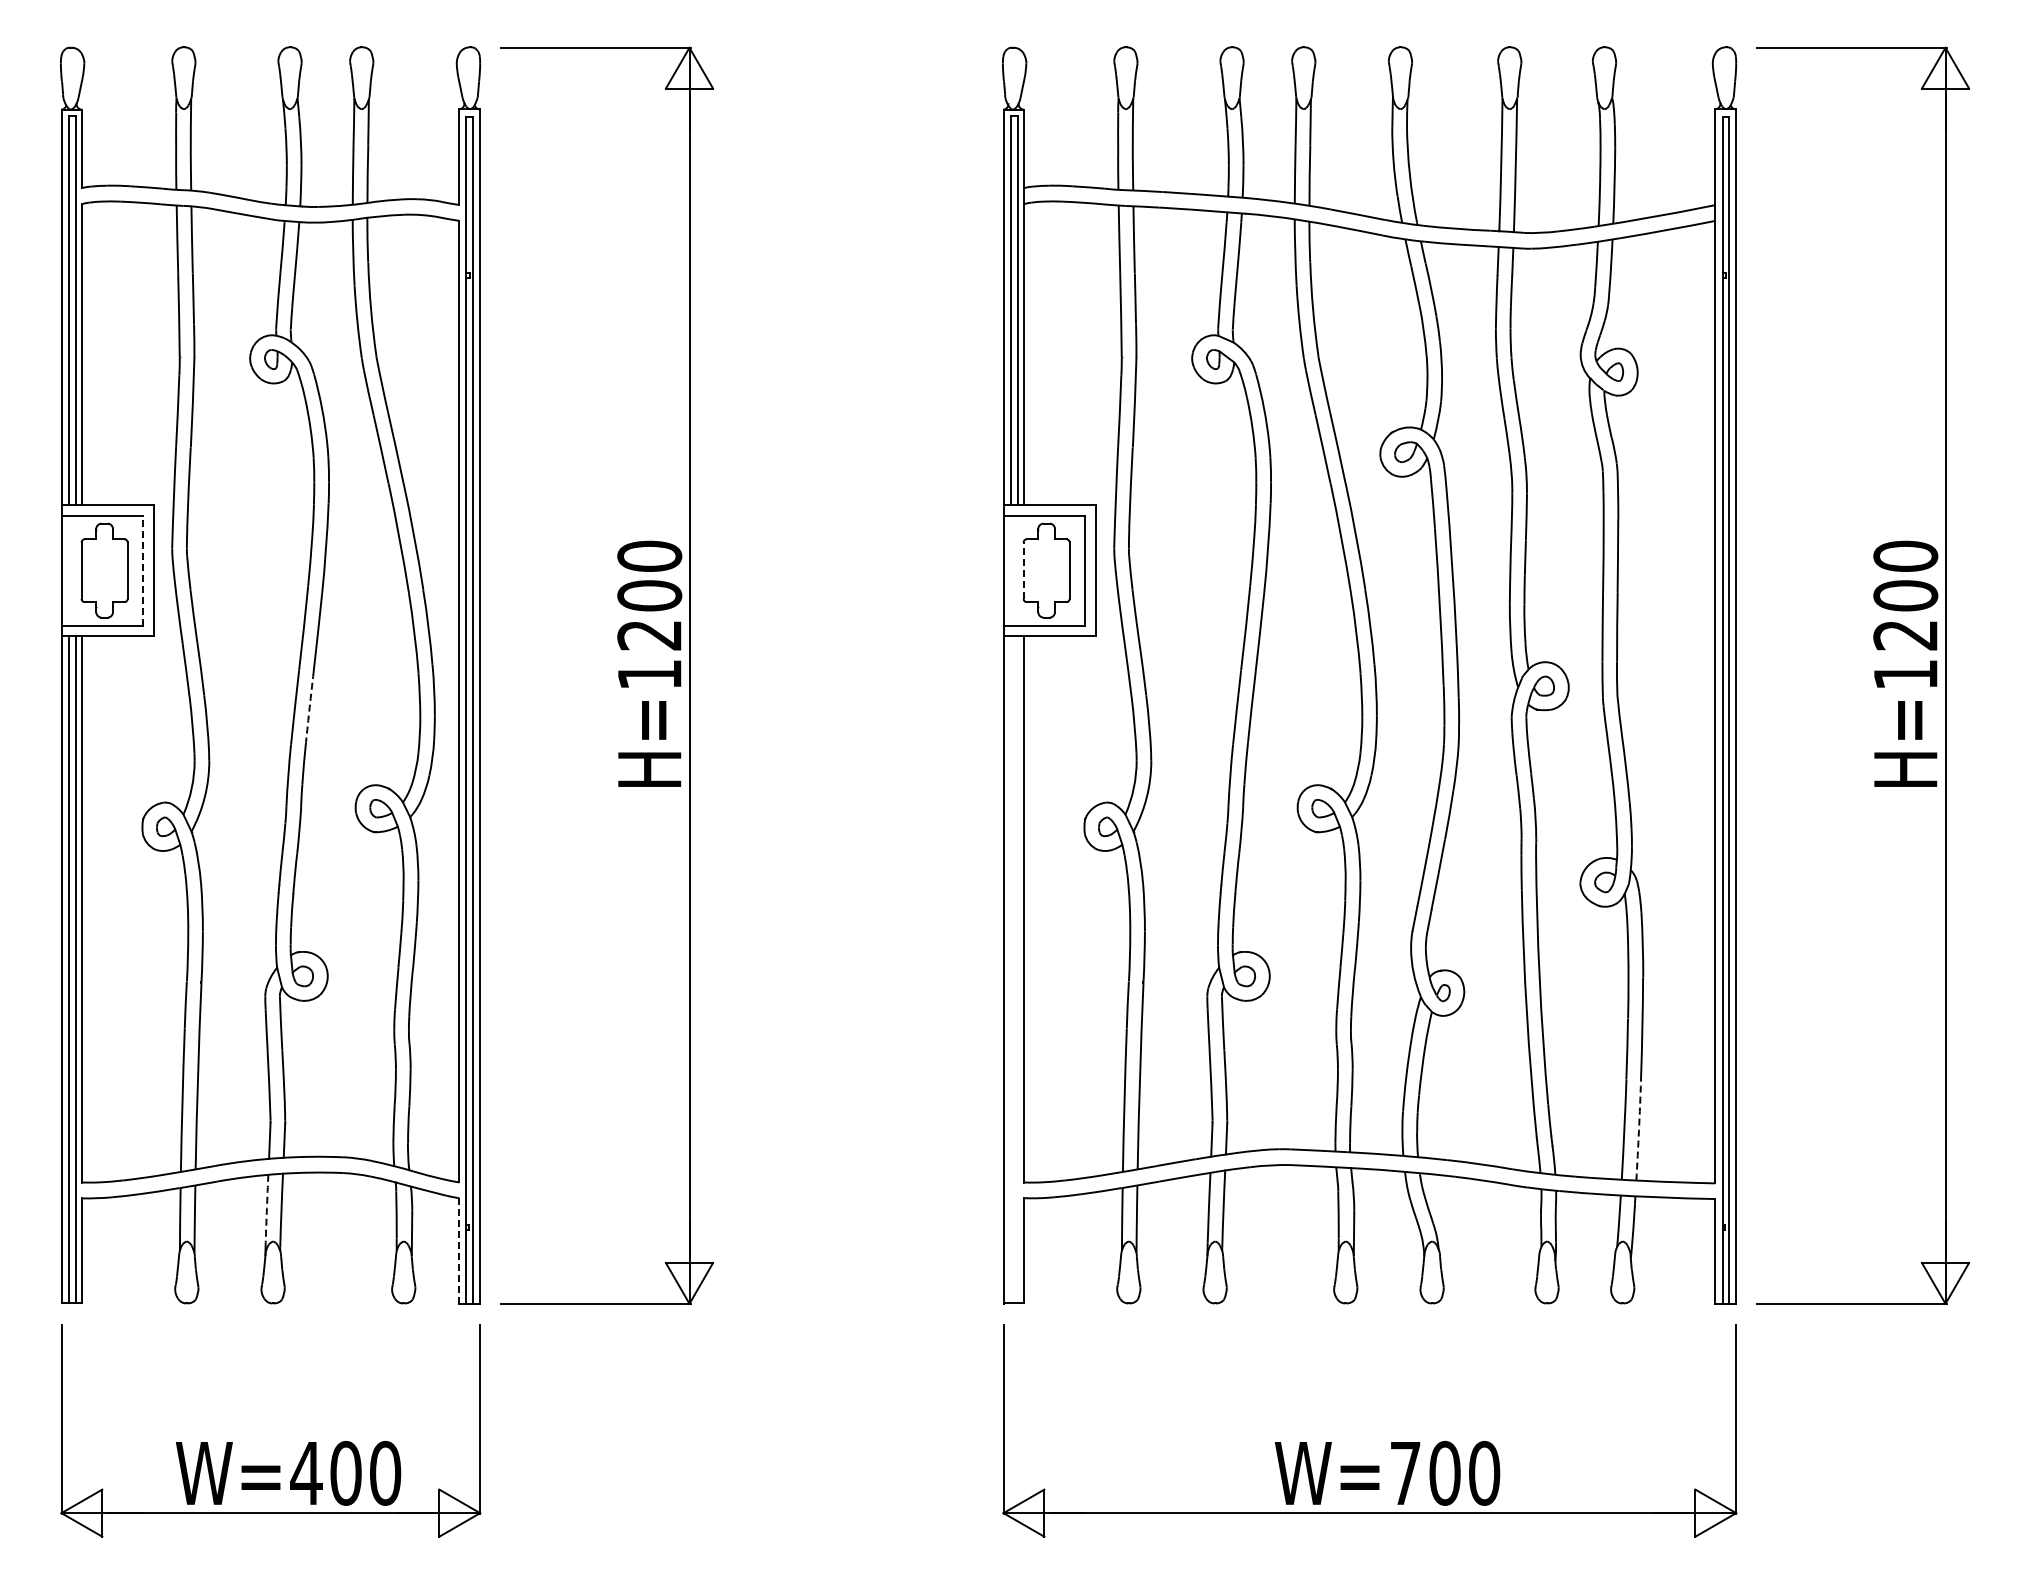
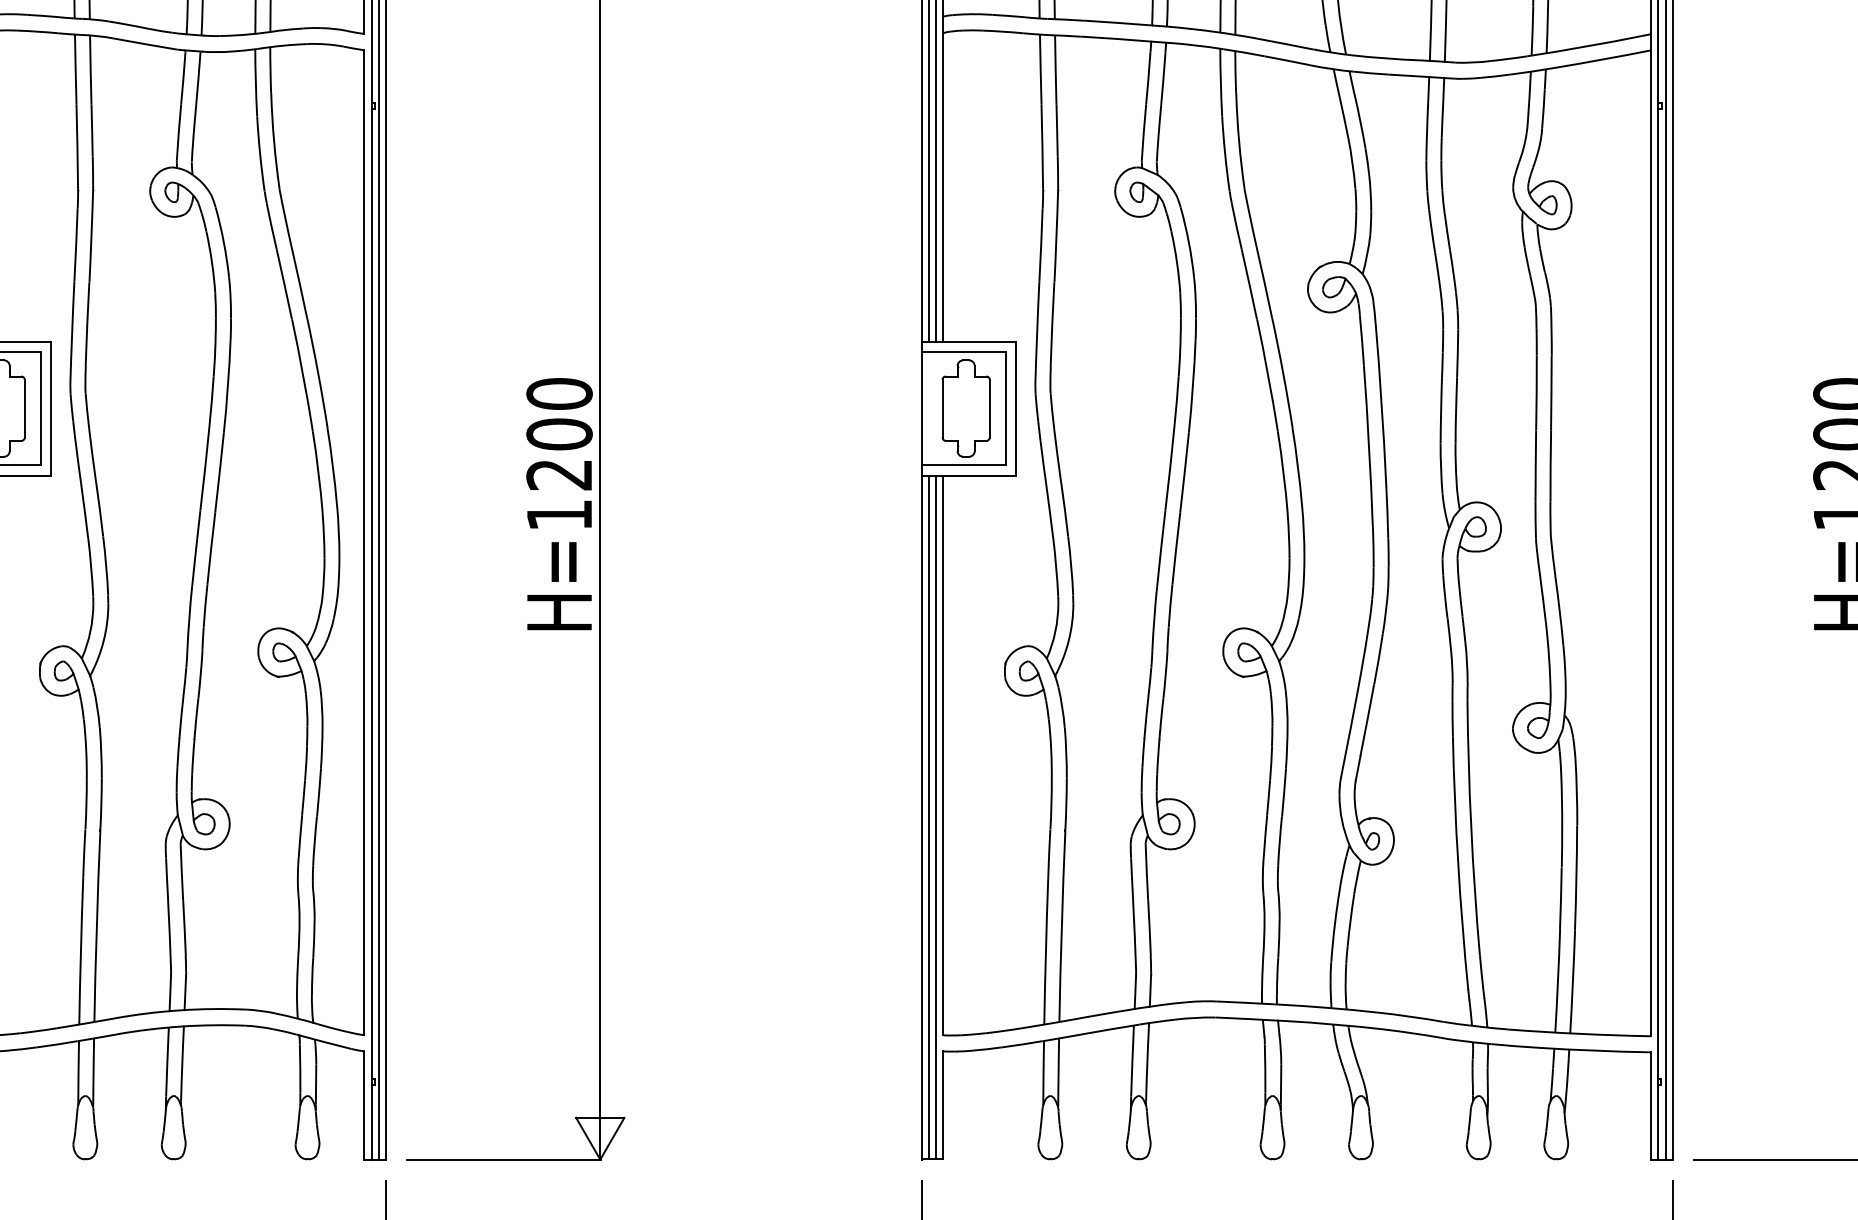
line: (143, 570) -> (40, 408), dashed -> solid
line: (1023, 570) -> (942, 408), dashed -> solid
arc: (309, 707) -> (211, 548), dashed -> solid
line: (1010, 969) -> (929, 817), added
line: (1017, 969) -> (936, 817), added
arc: (1638, 1130) -> (1572, 982), dashed -> solid
arc: (266, 1208) -> (166, 1062), dashed -> solid
line: (459, 1250) -> (364, 1105), dashed -> solid

